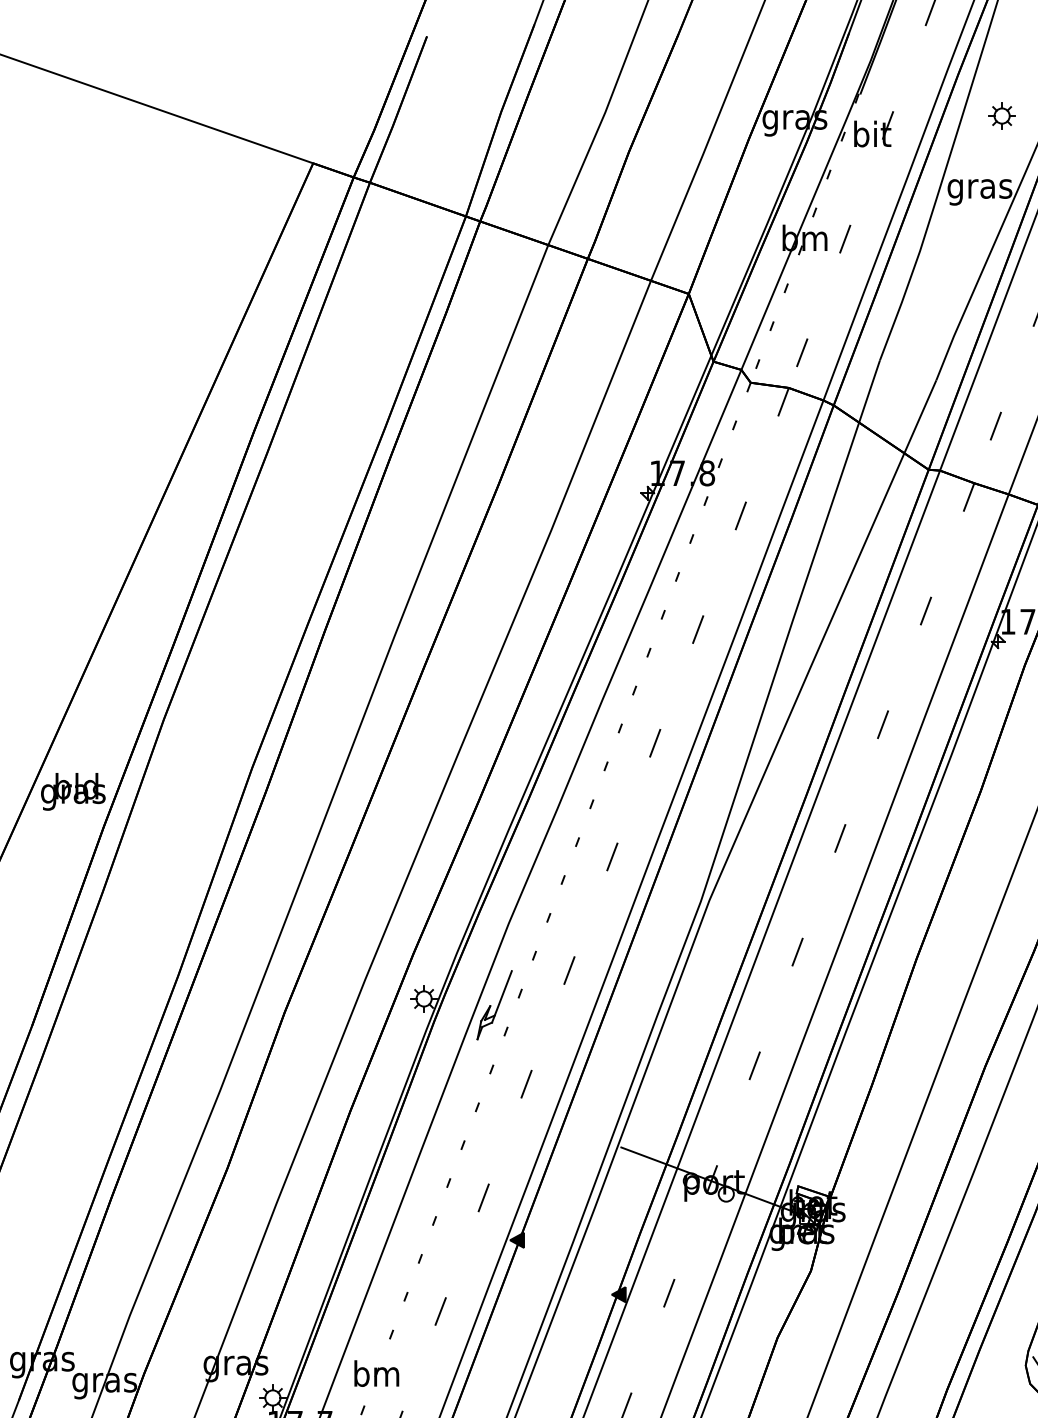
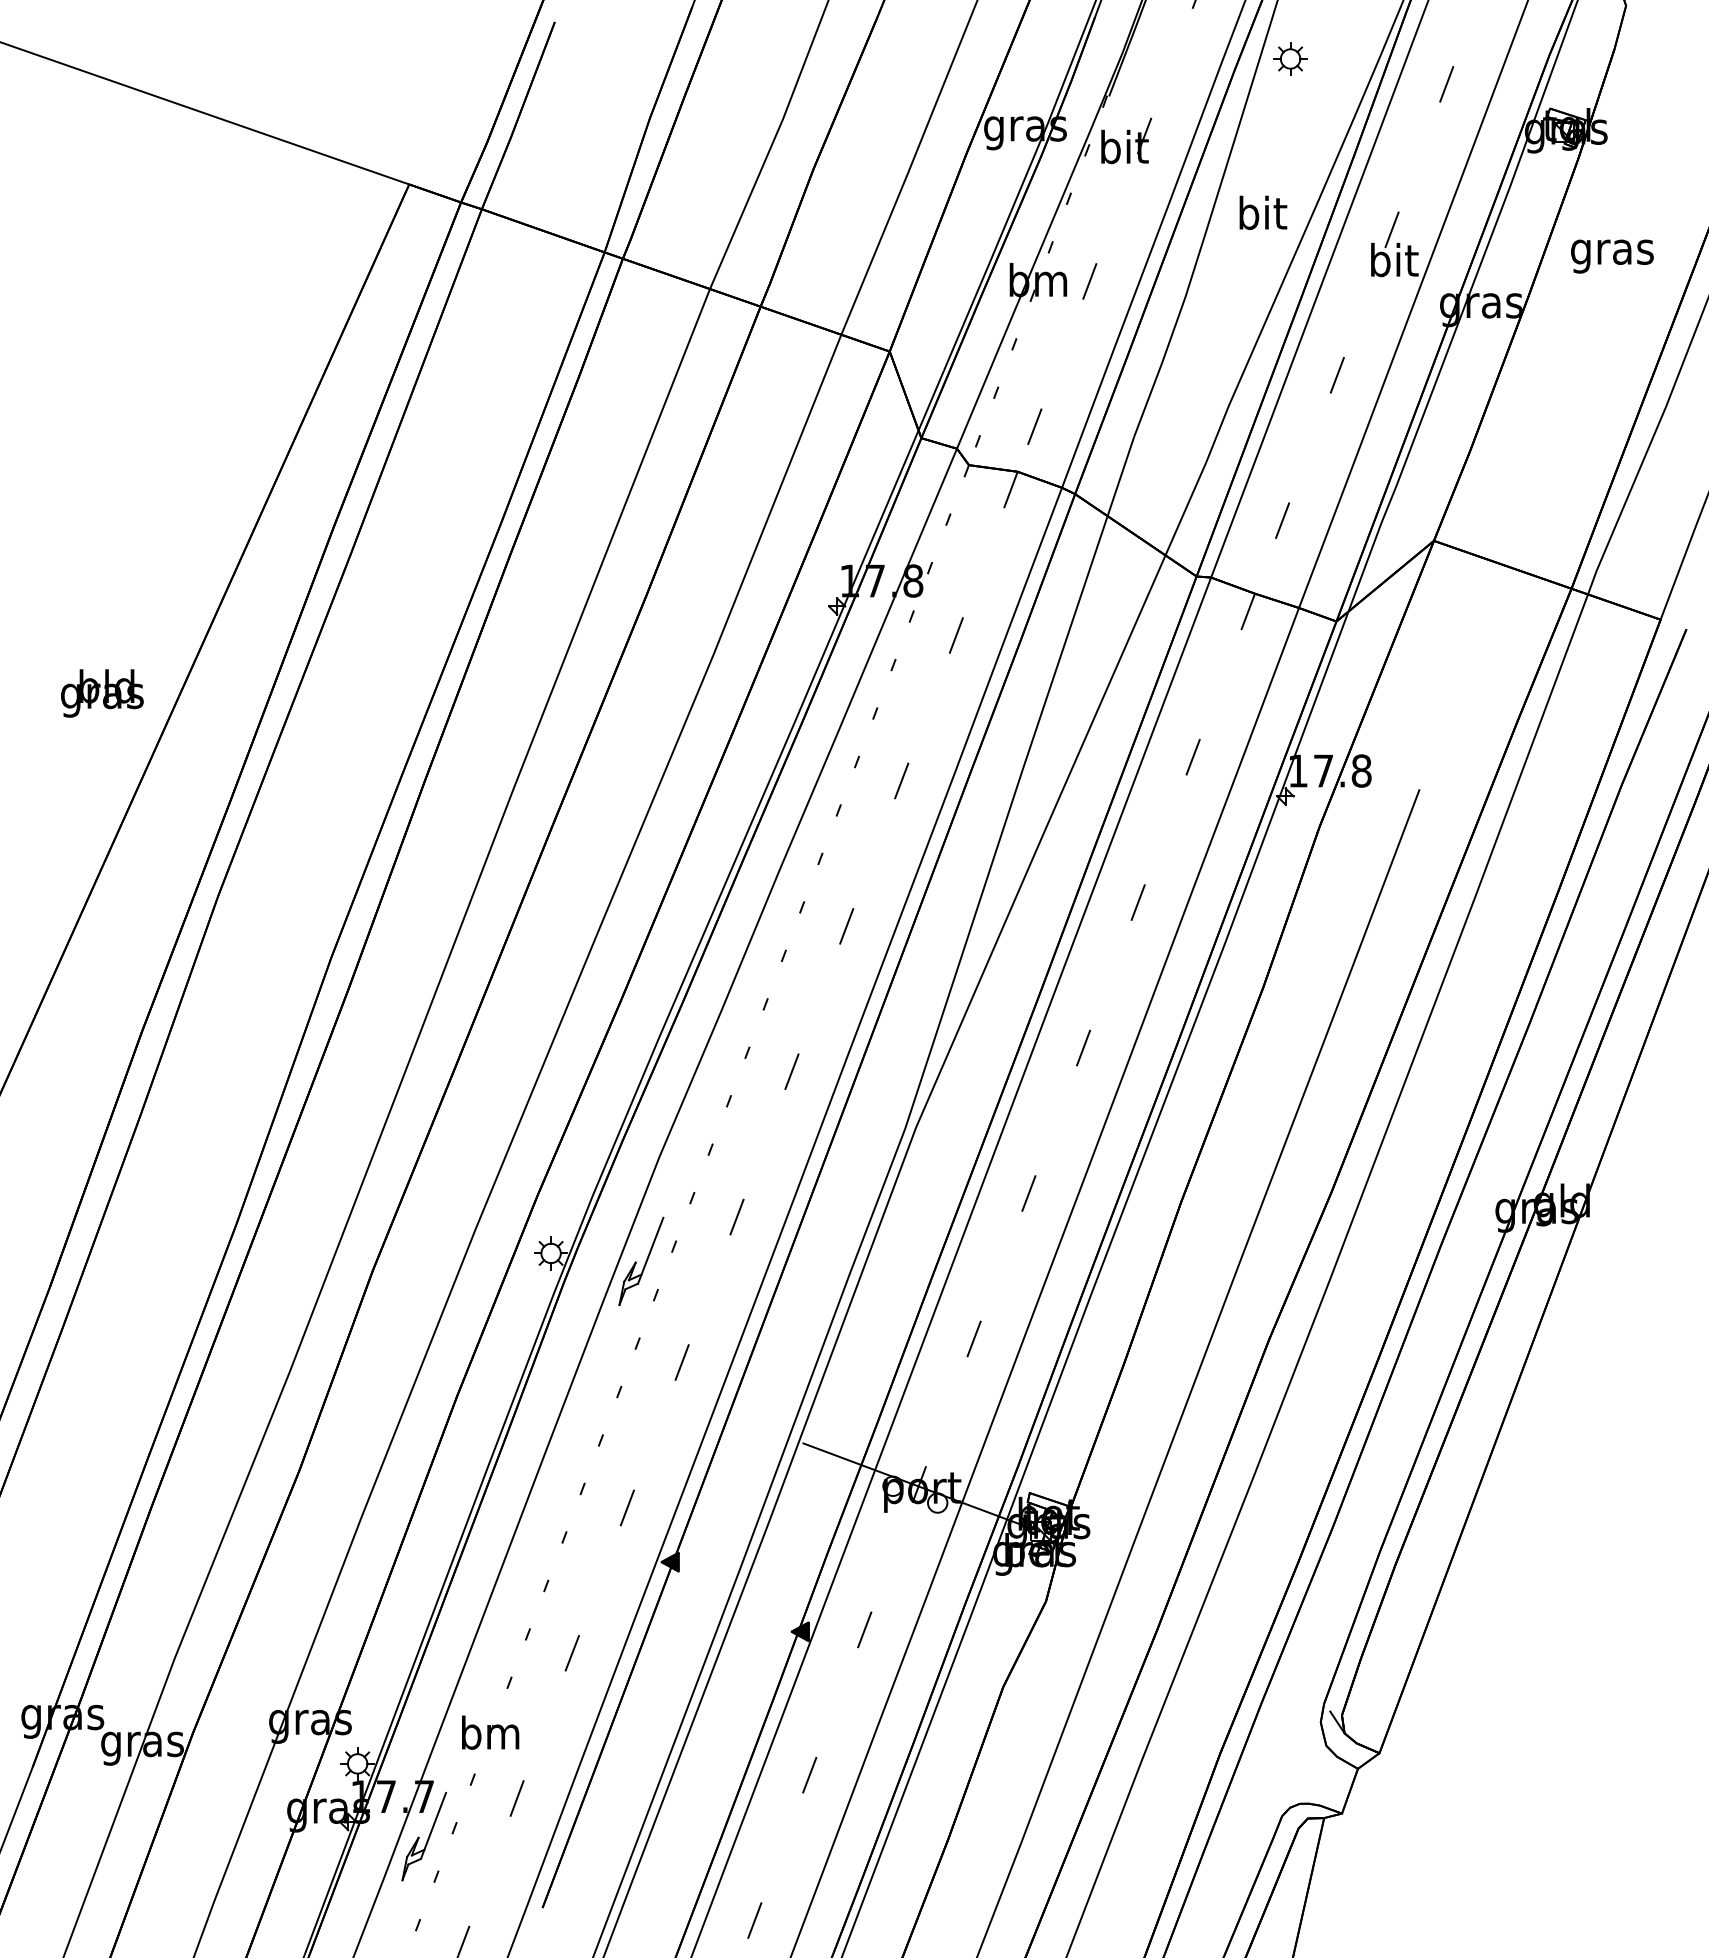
part: (1002, 115) -> (1290, 58), moved
text: (979, 188) -> (1261, 216), gras -> bit
text: (73, 791) -> (102, 693), moved

